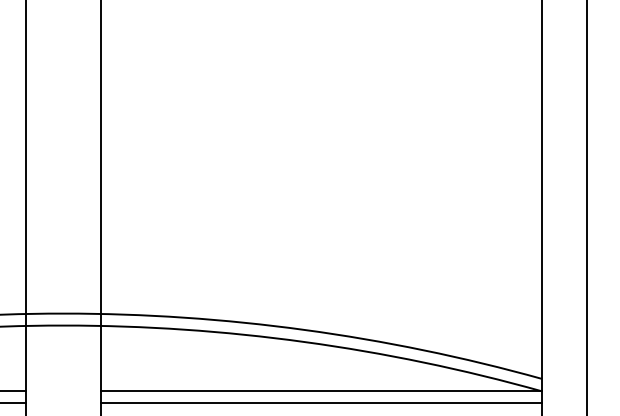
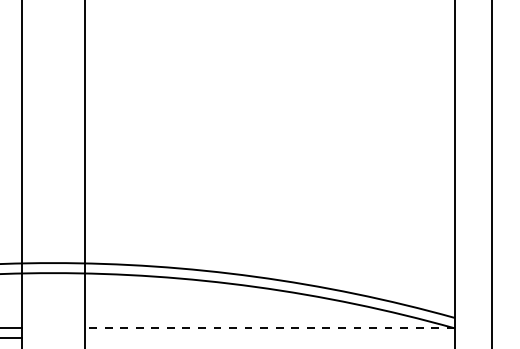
line: (321, 391) -> (269, 328), solid -> dashed
line: (321, 403) -> (269, 338), removed

